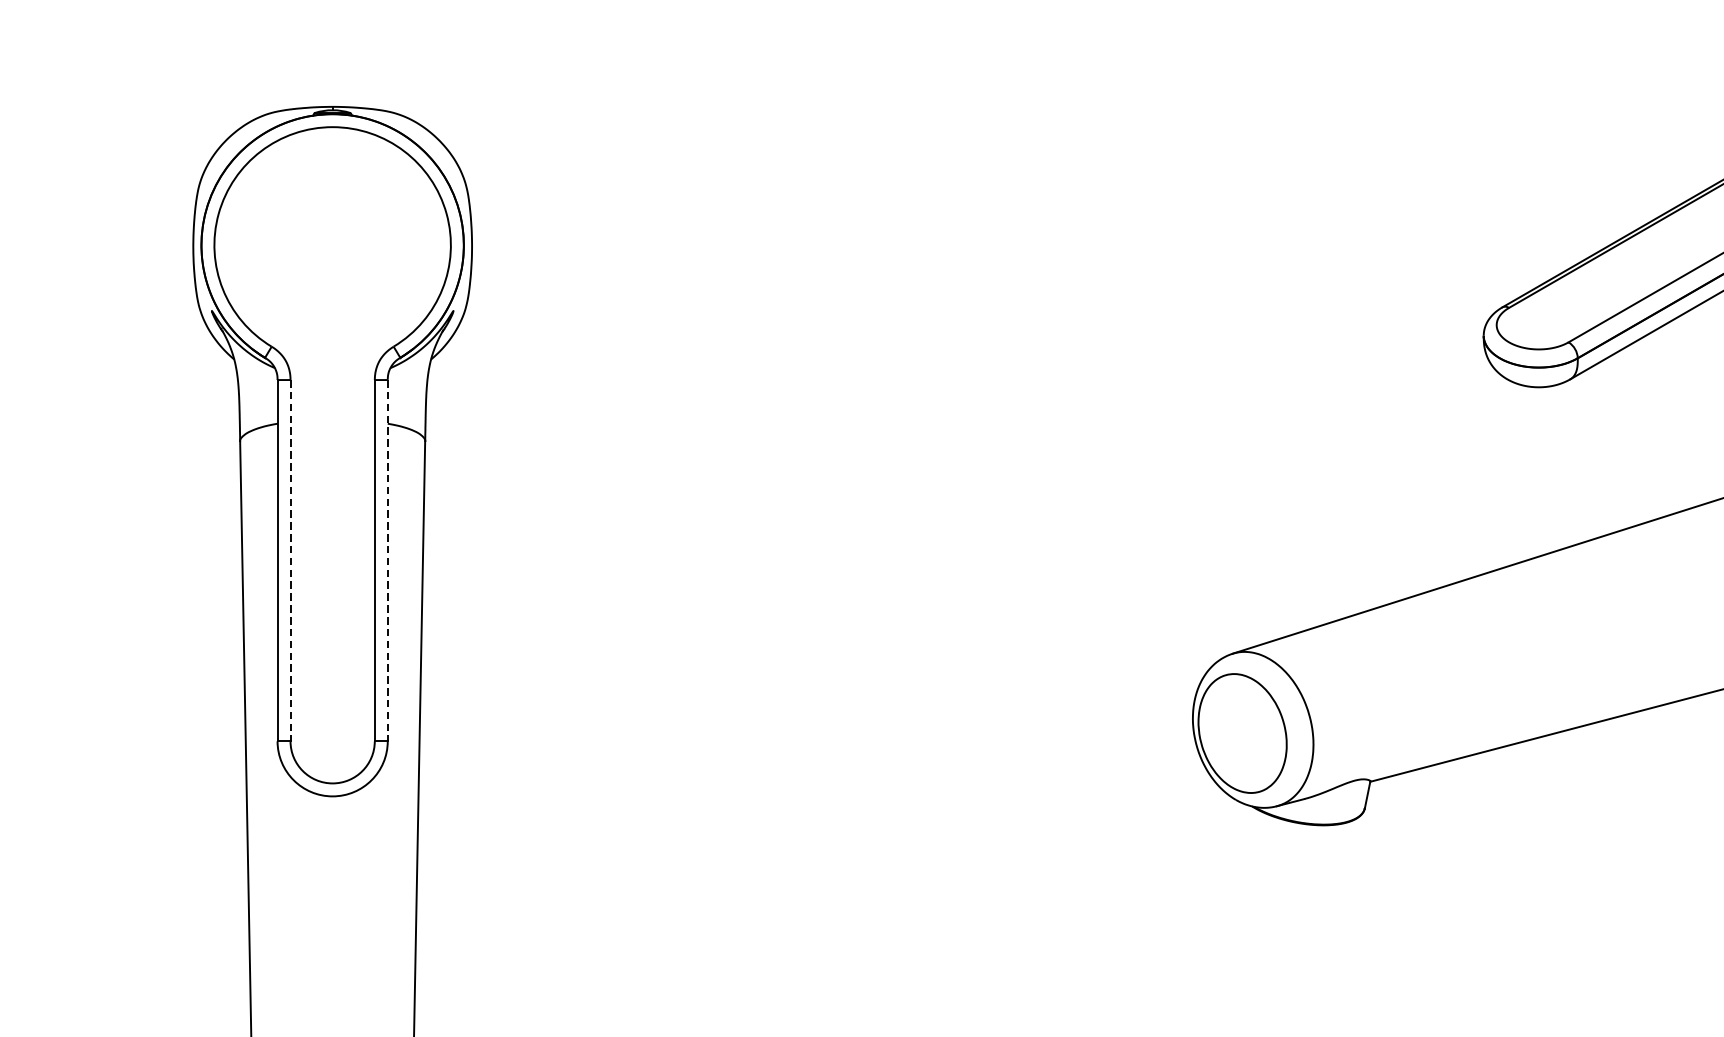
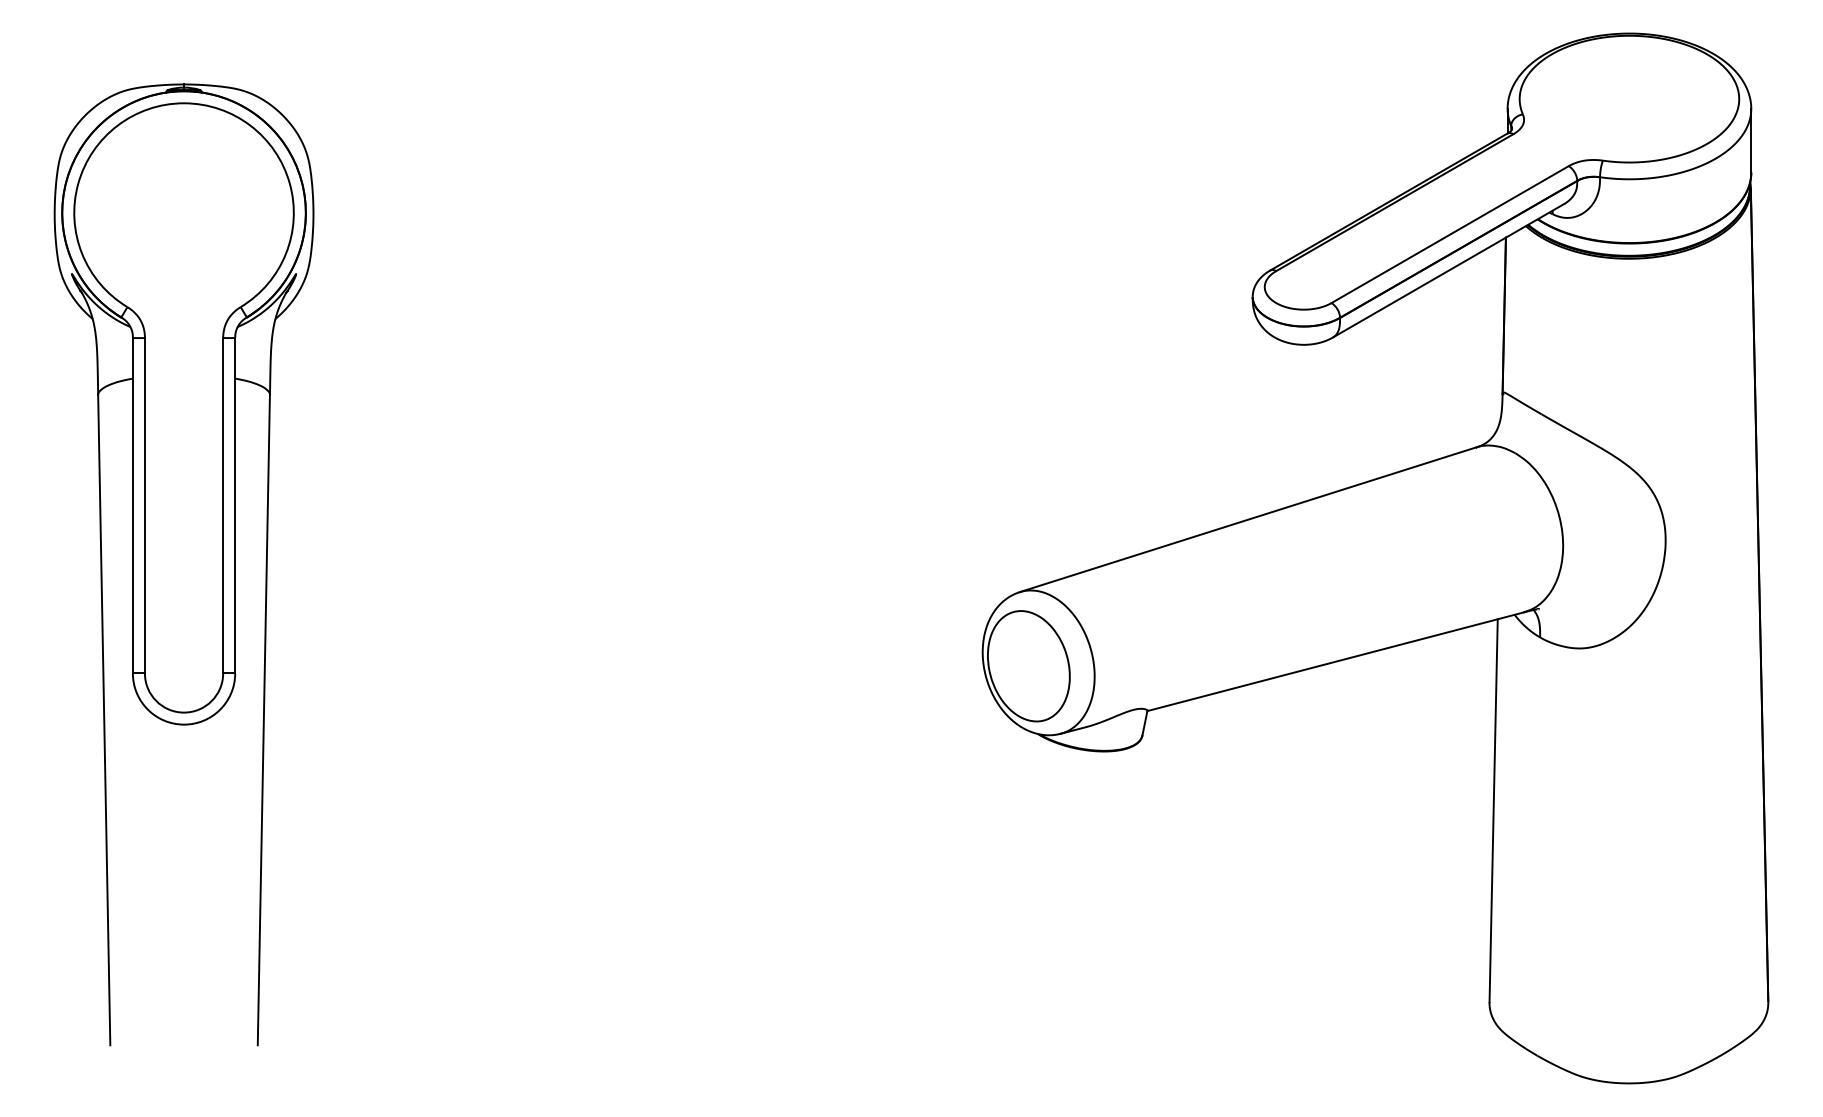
line: (290, 560) -> (144, 505), dashed -> solid
line: (388, 560) -> (235, 505), dashed -> solid

